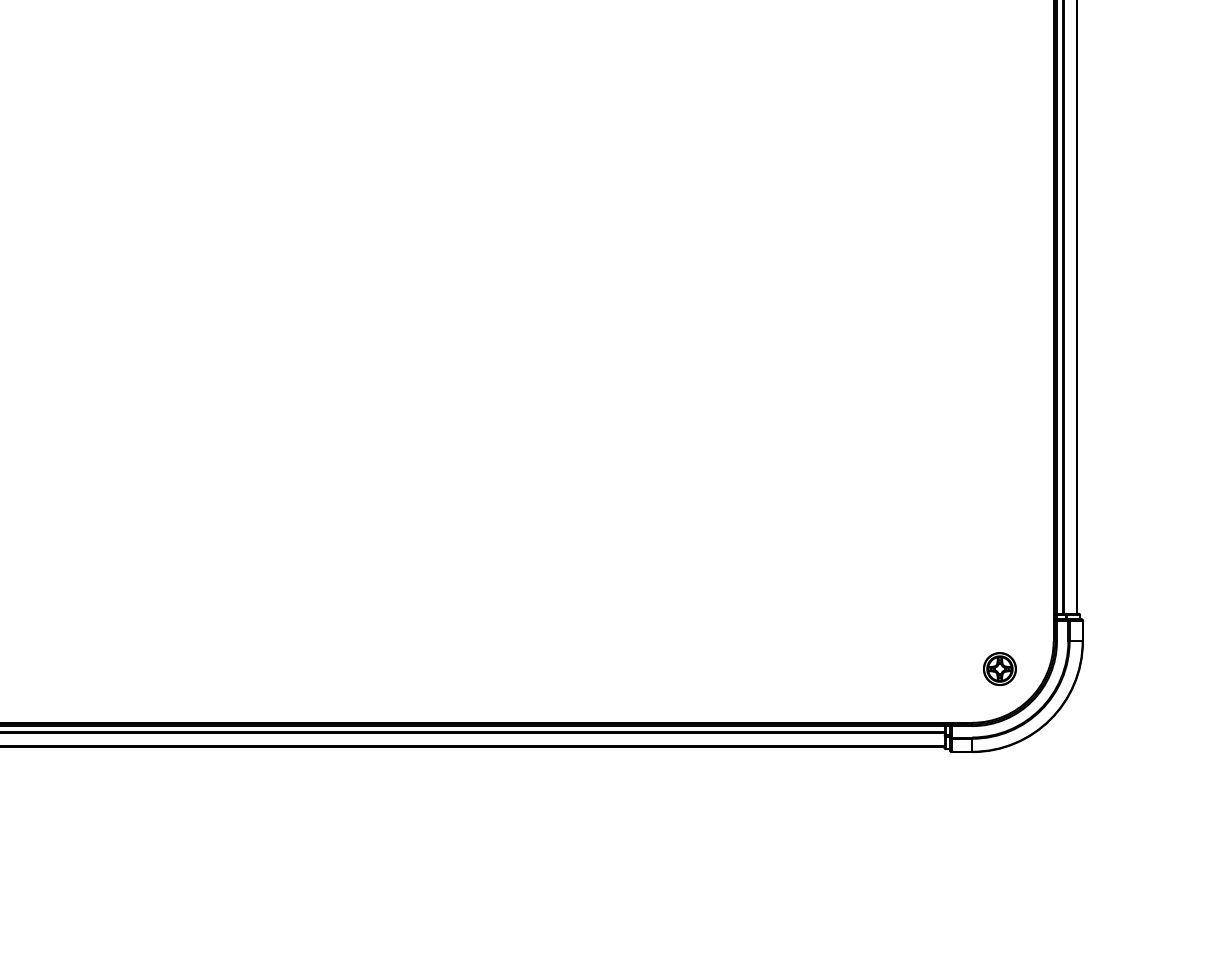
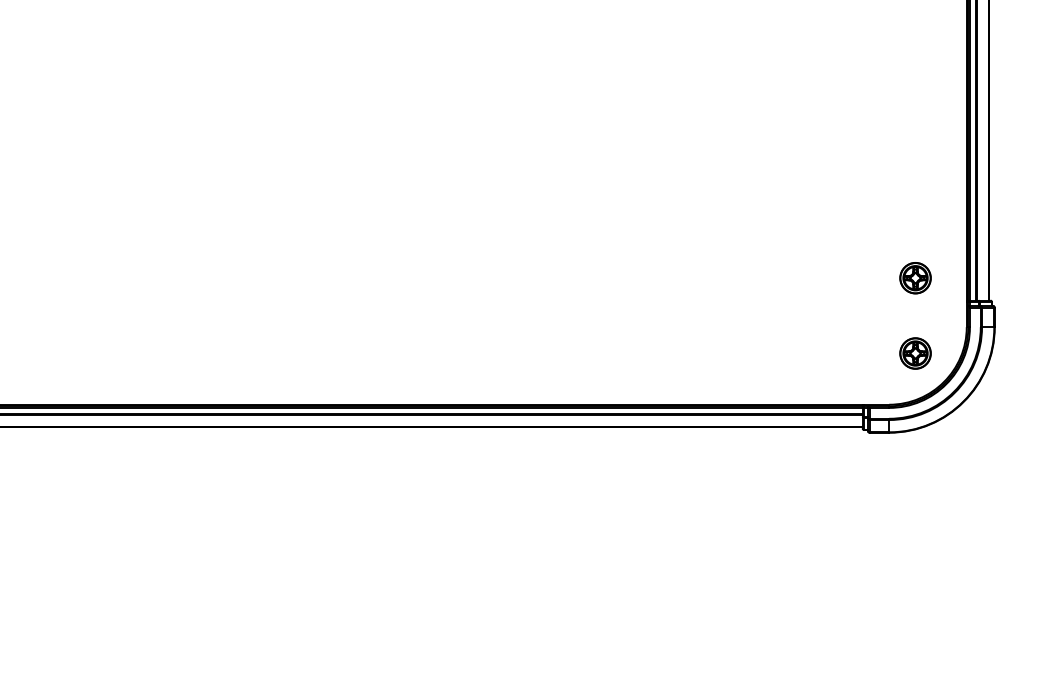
part: (999, 589) -> (915, 277), added

